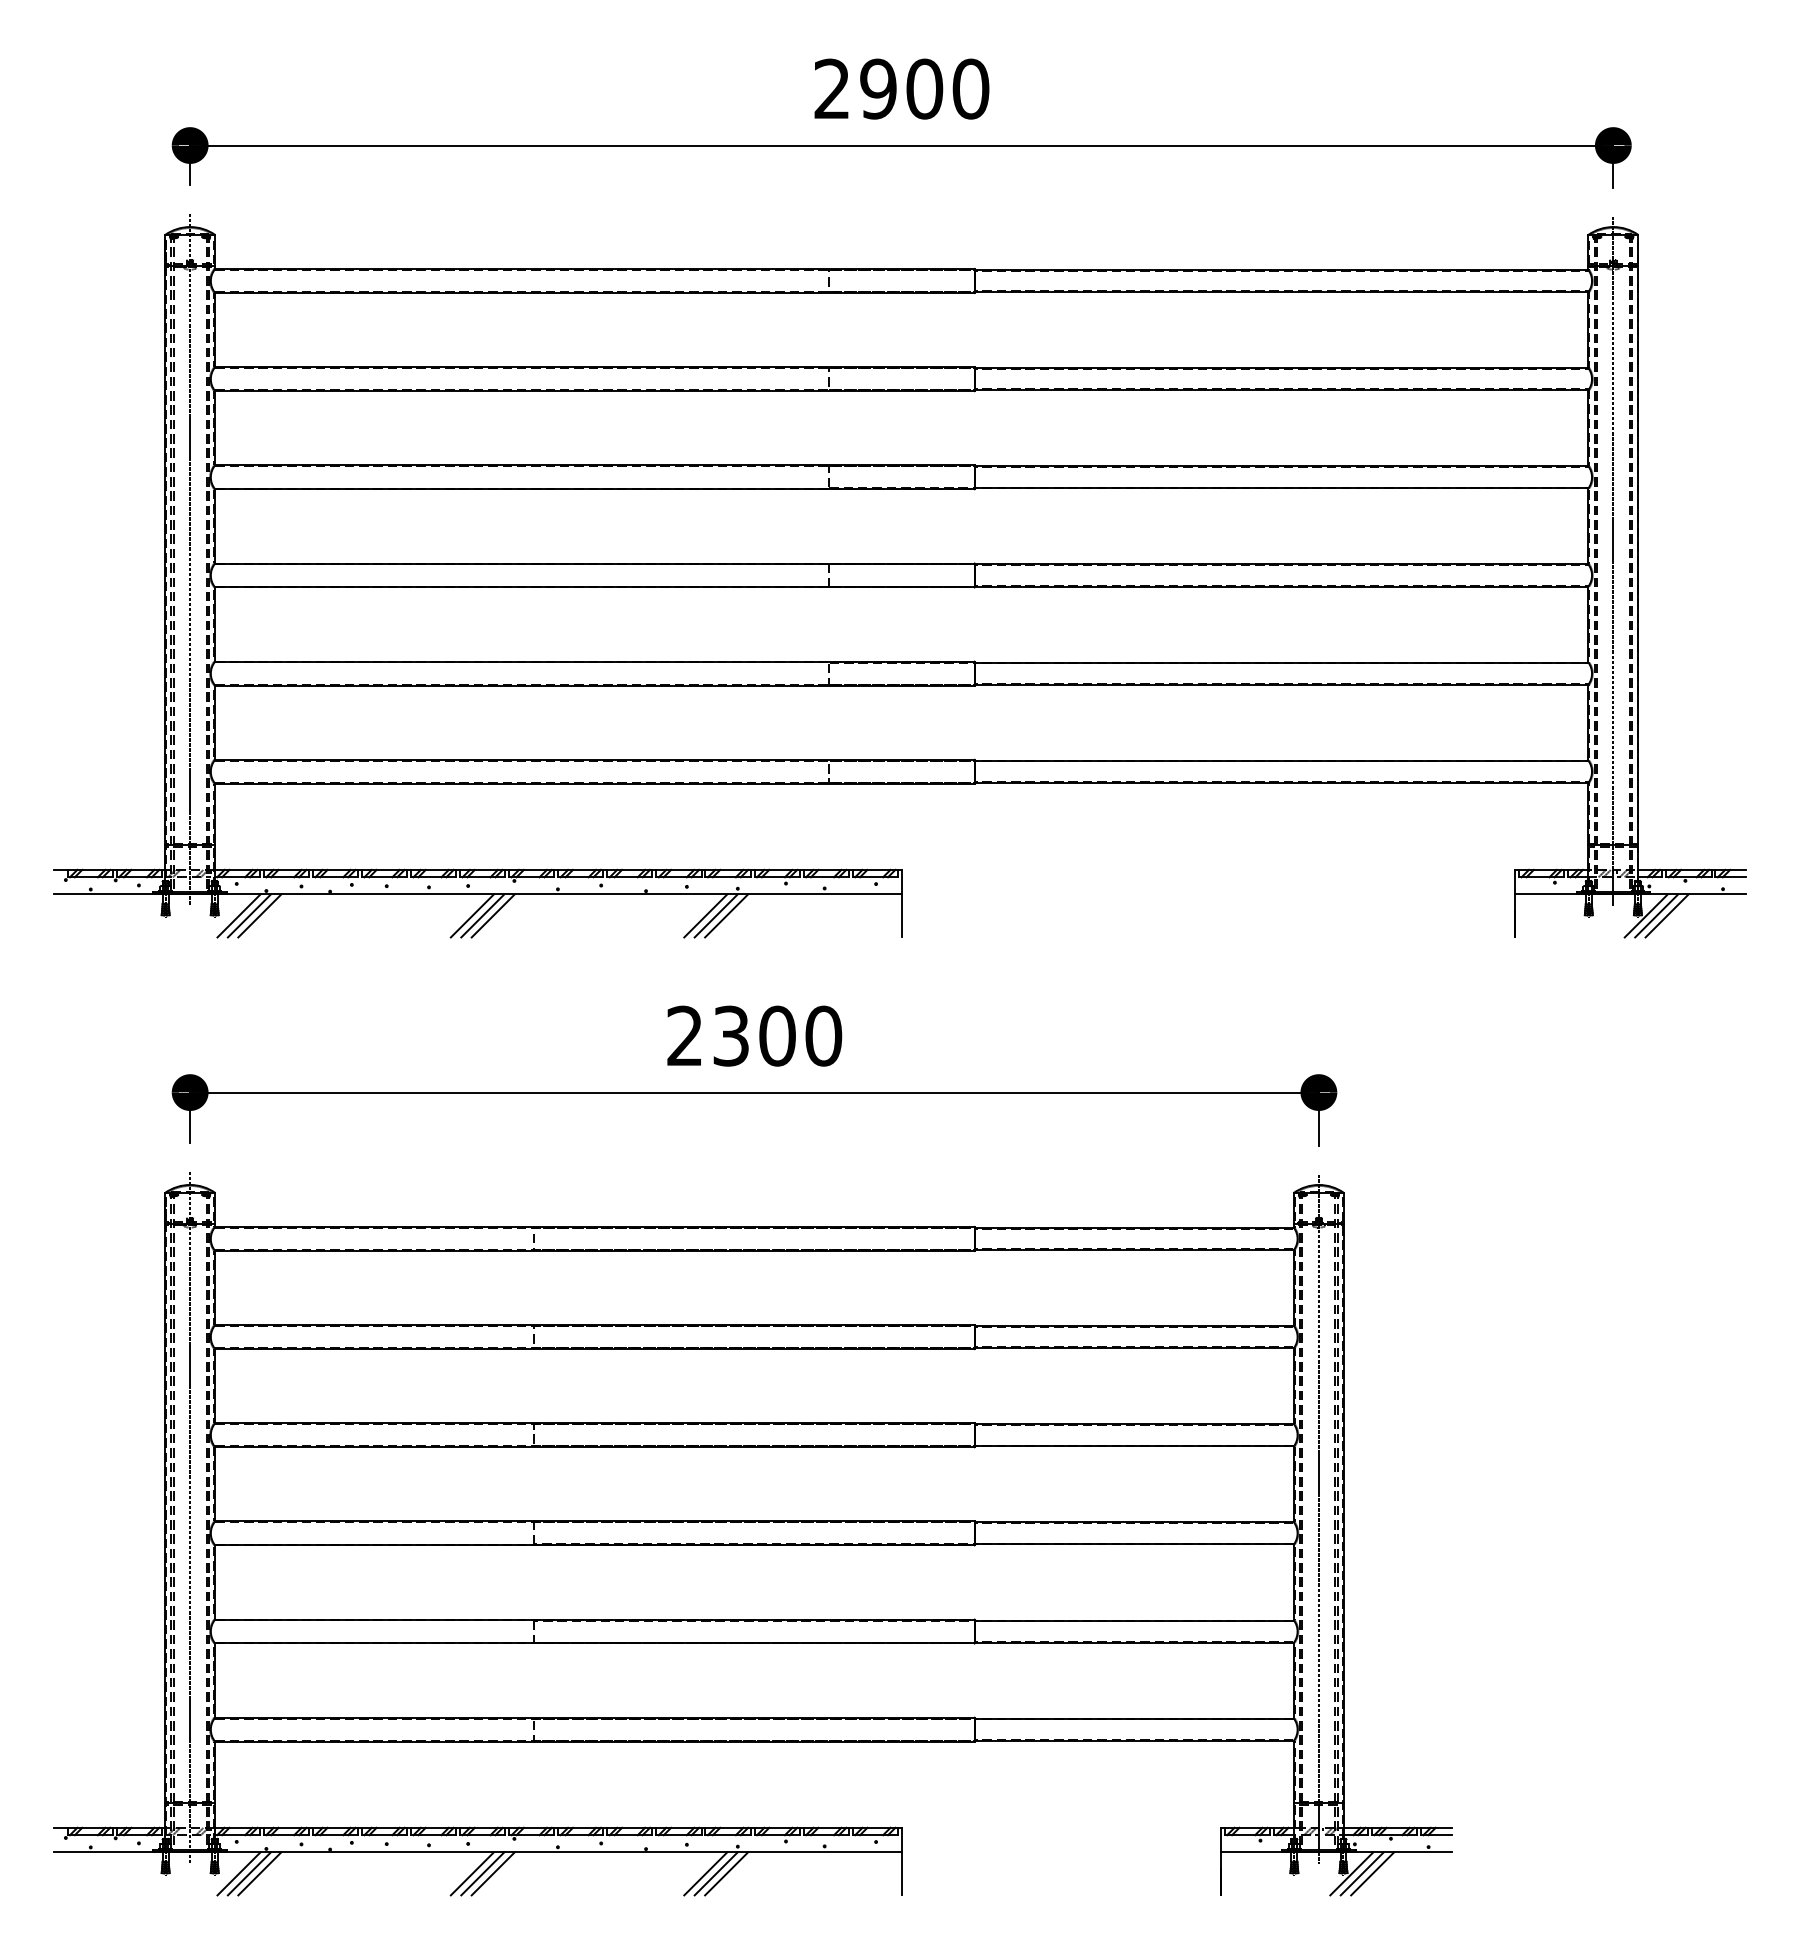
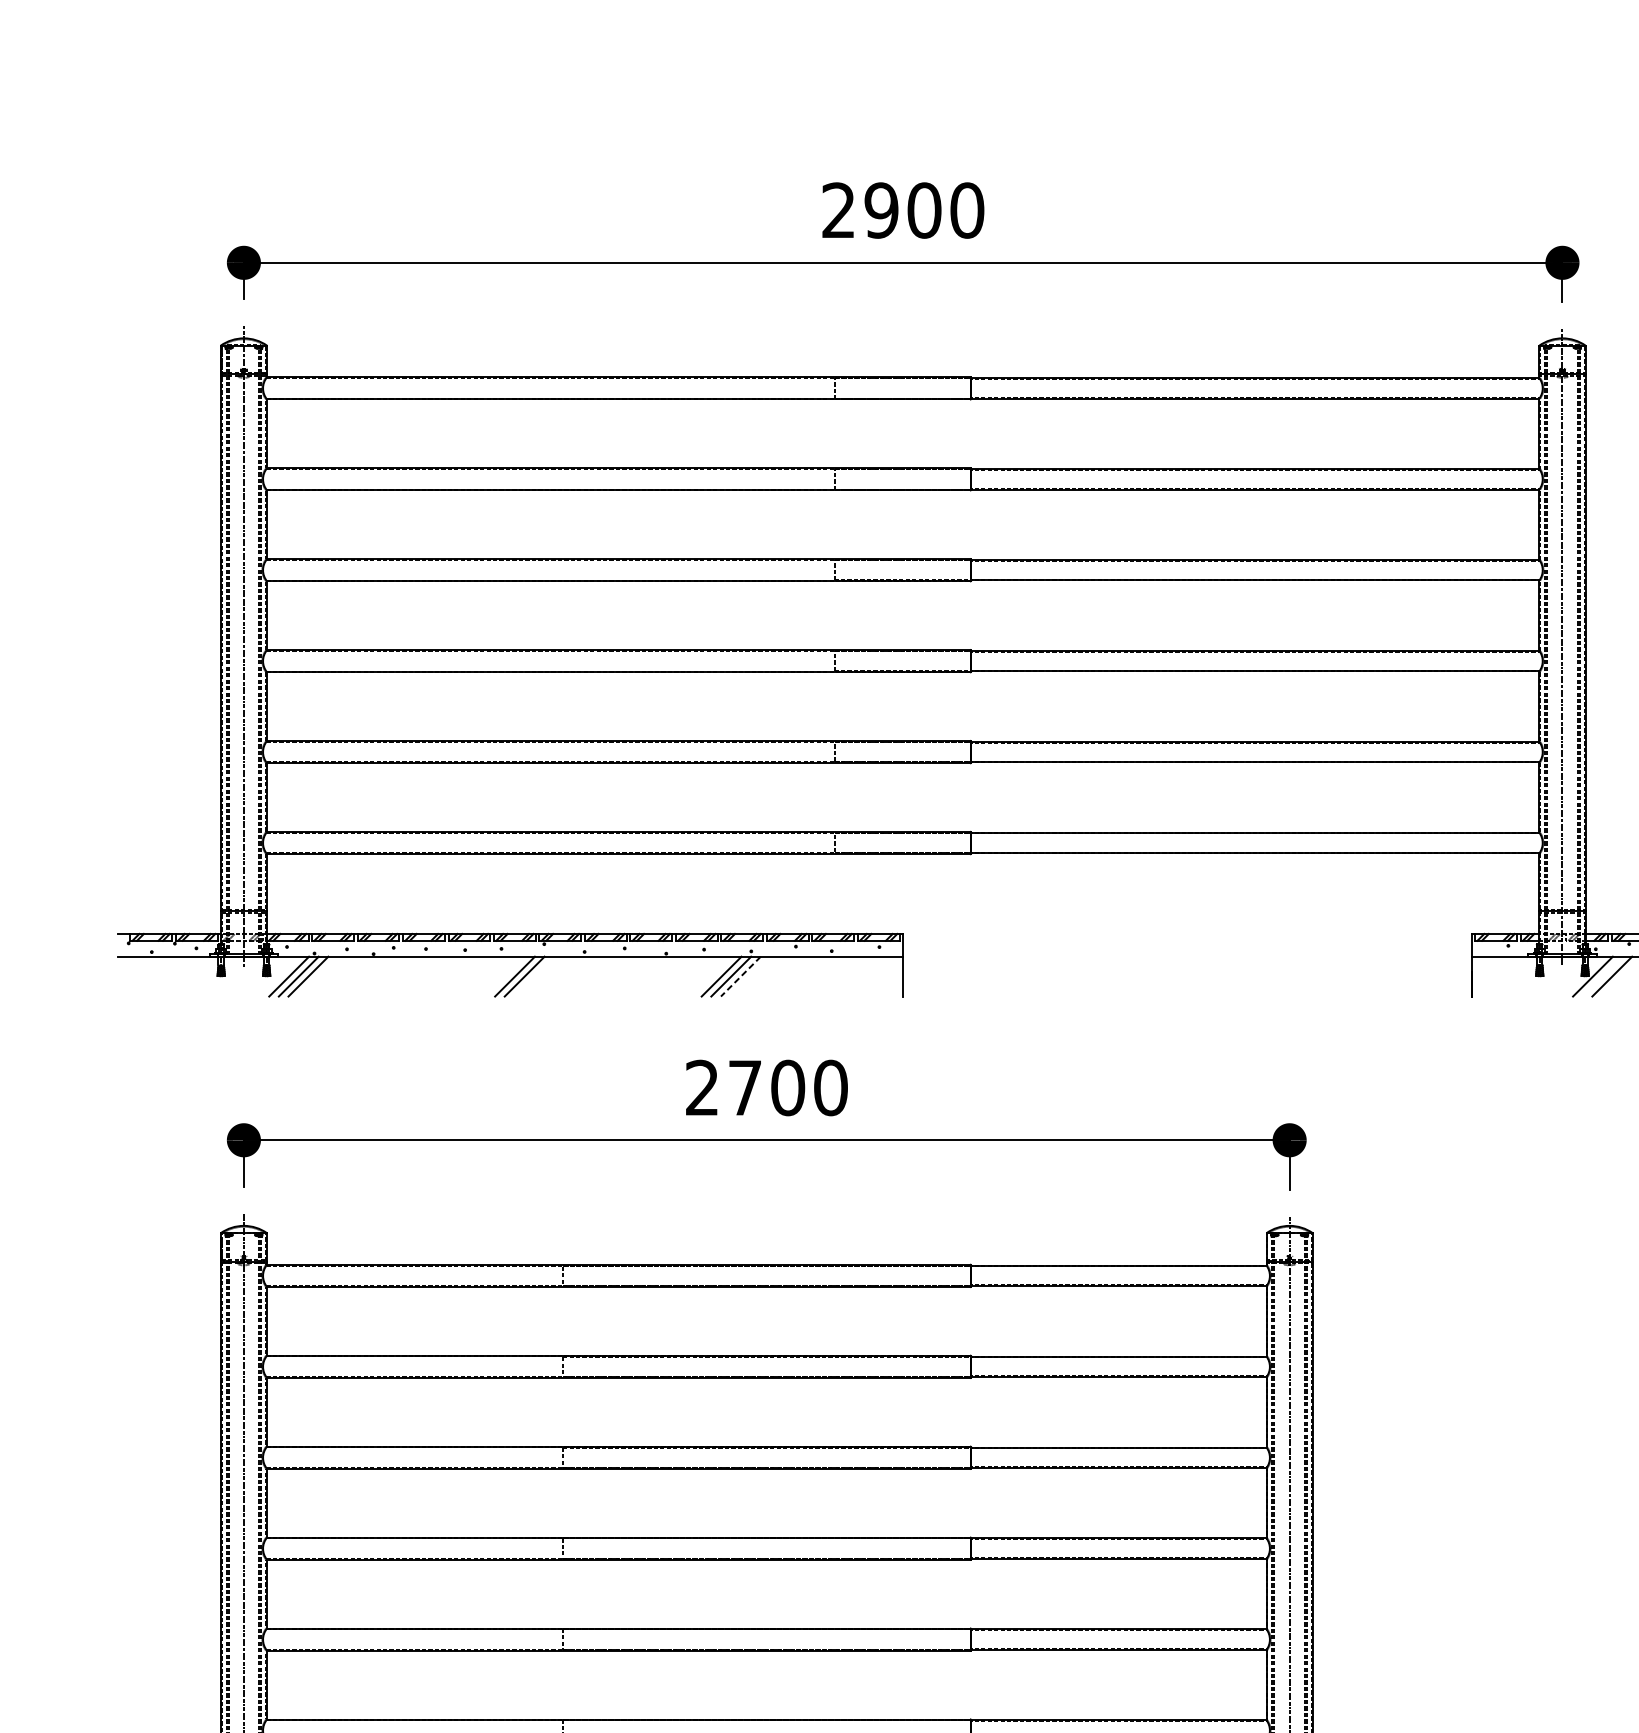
line: (471, 915) -> (504, 976), removed
line: (1656, 915) -> (1602, 976), removed
line: (726, 916) -> (740, 977), solid -> dashed
text: (730, 1035) -> (744, 1087), 2300 -> 2700

